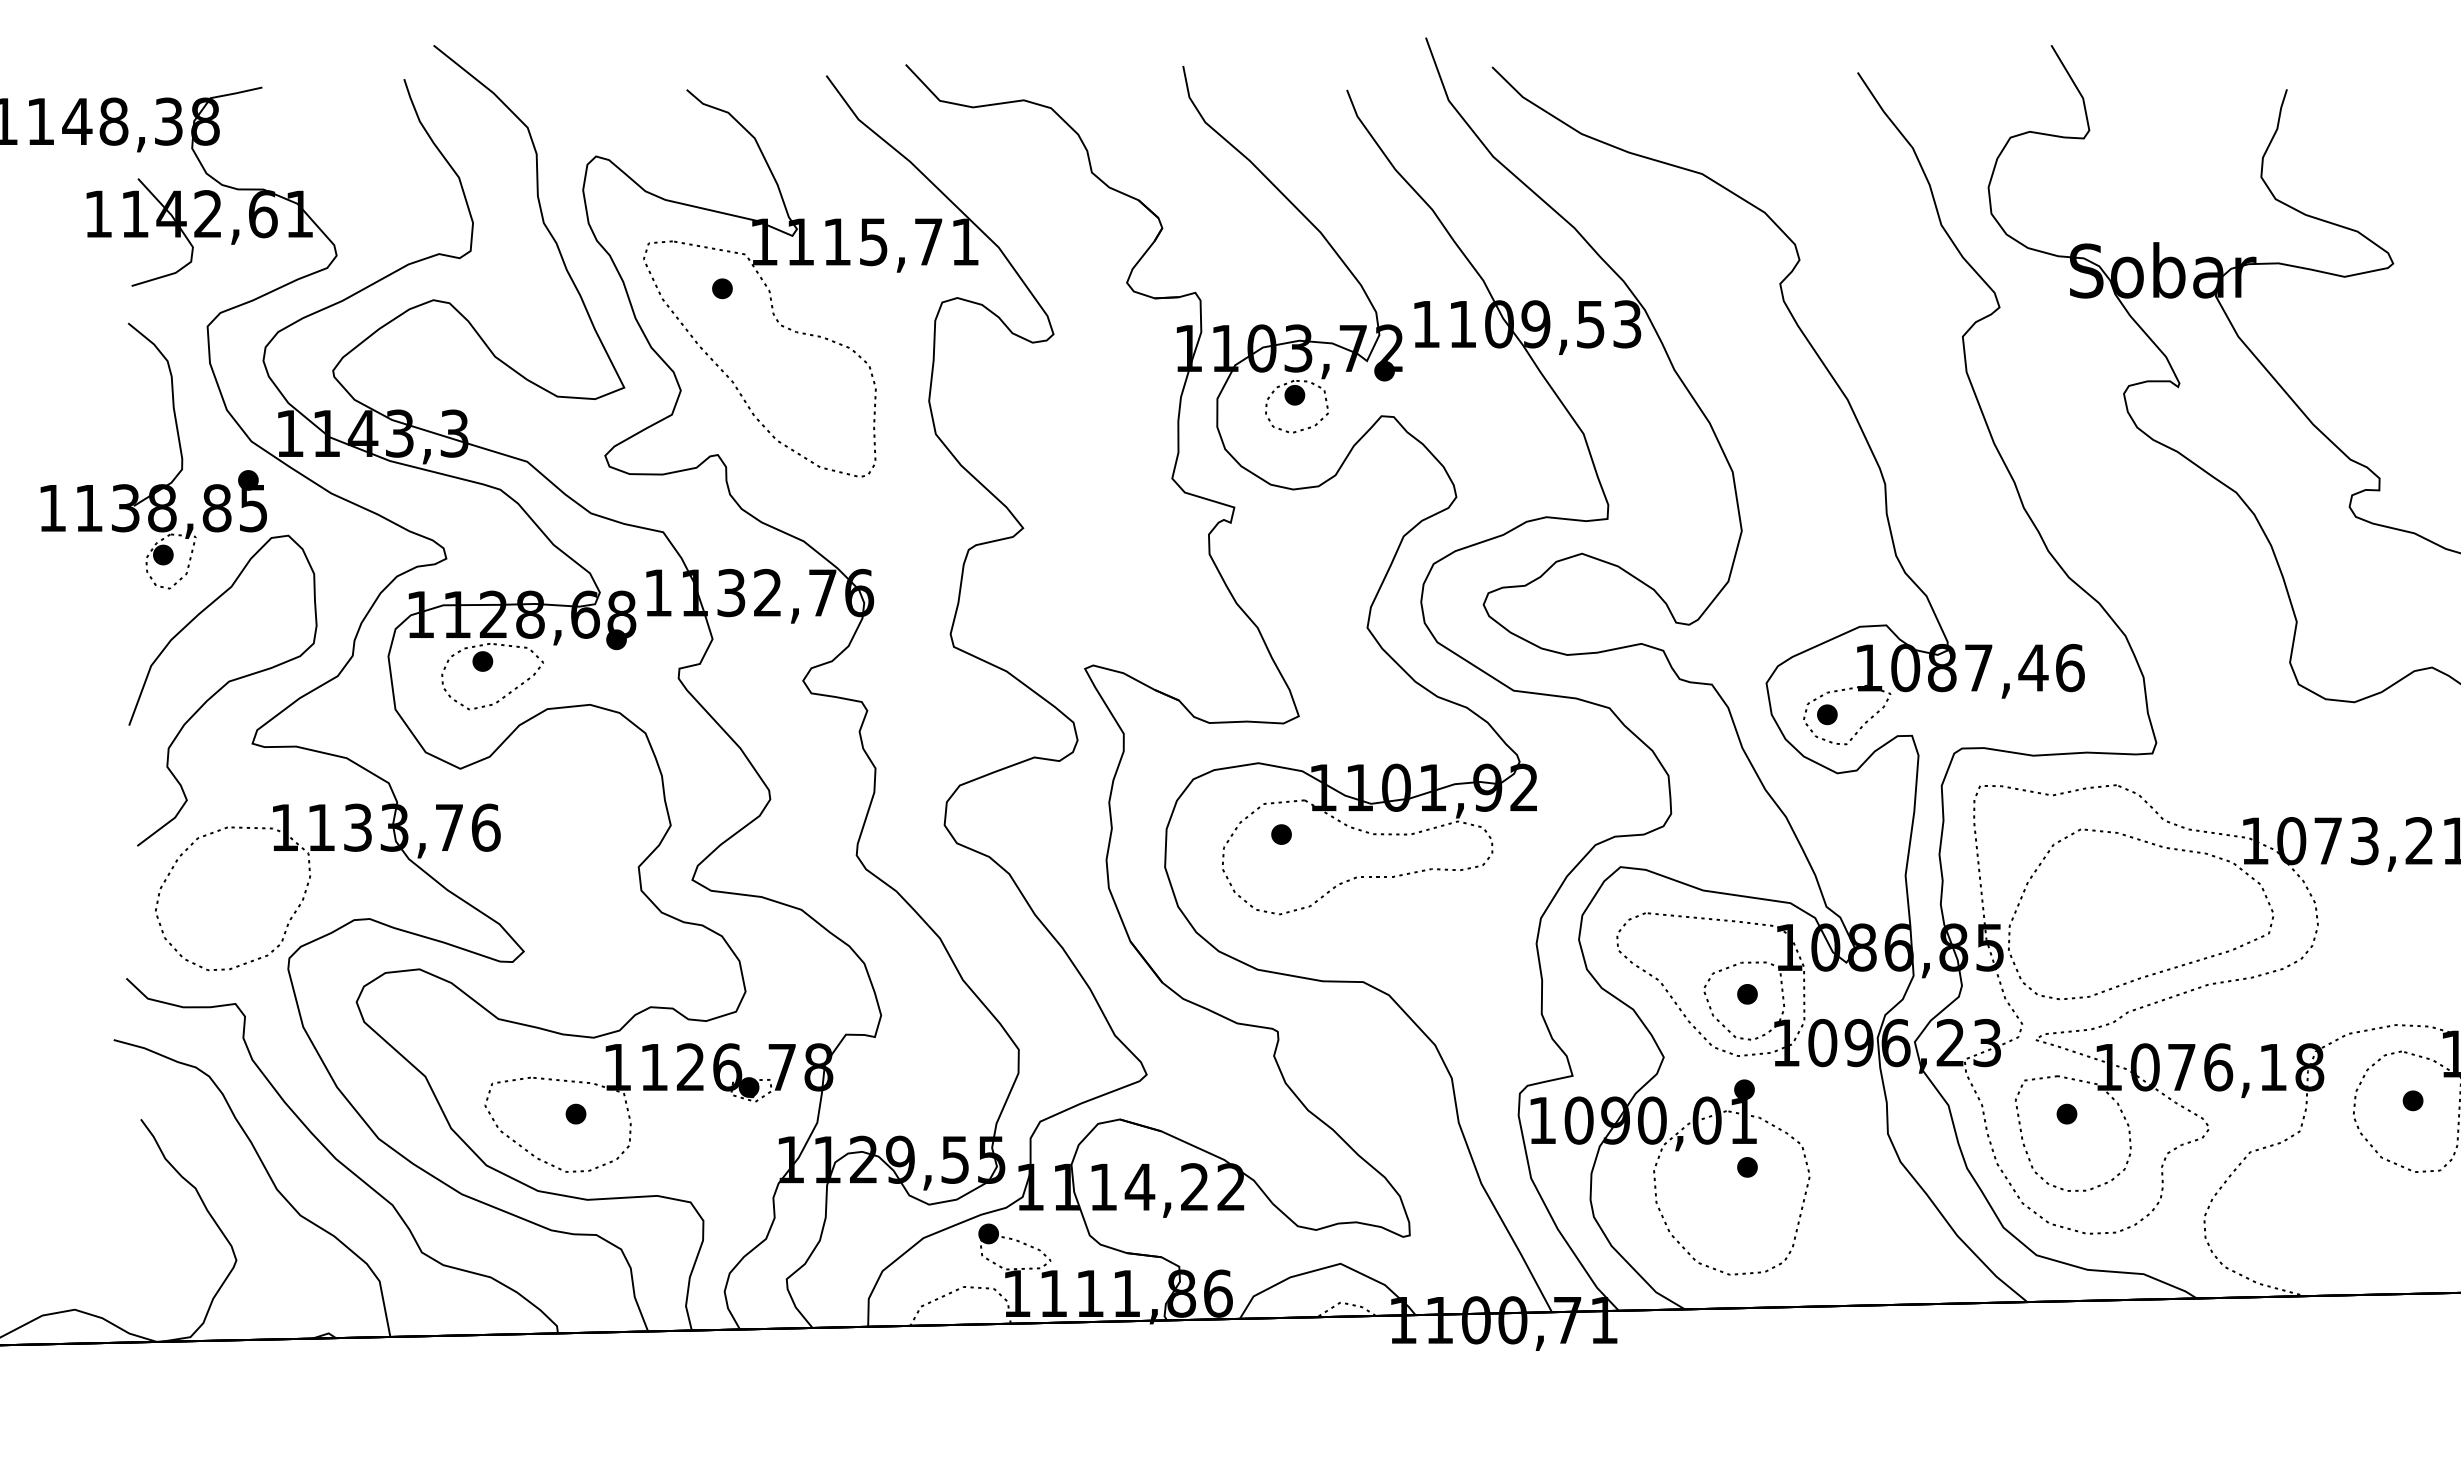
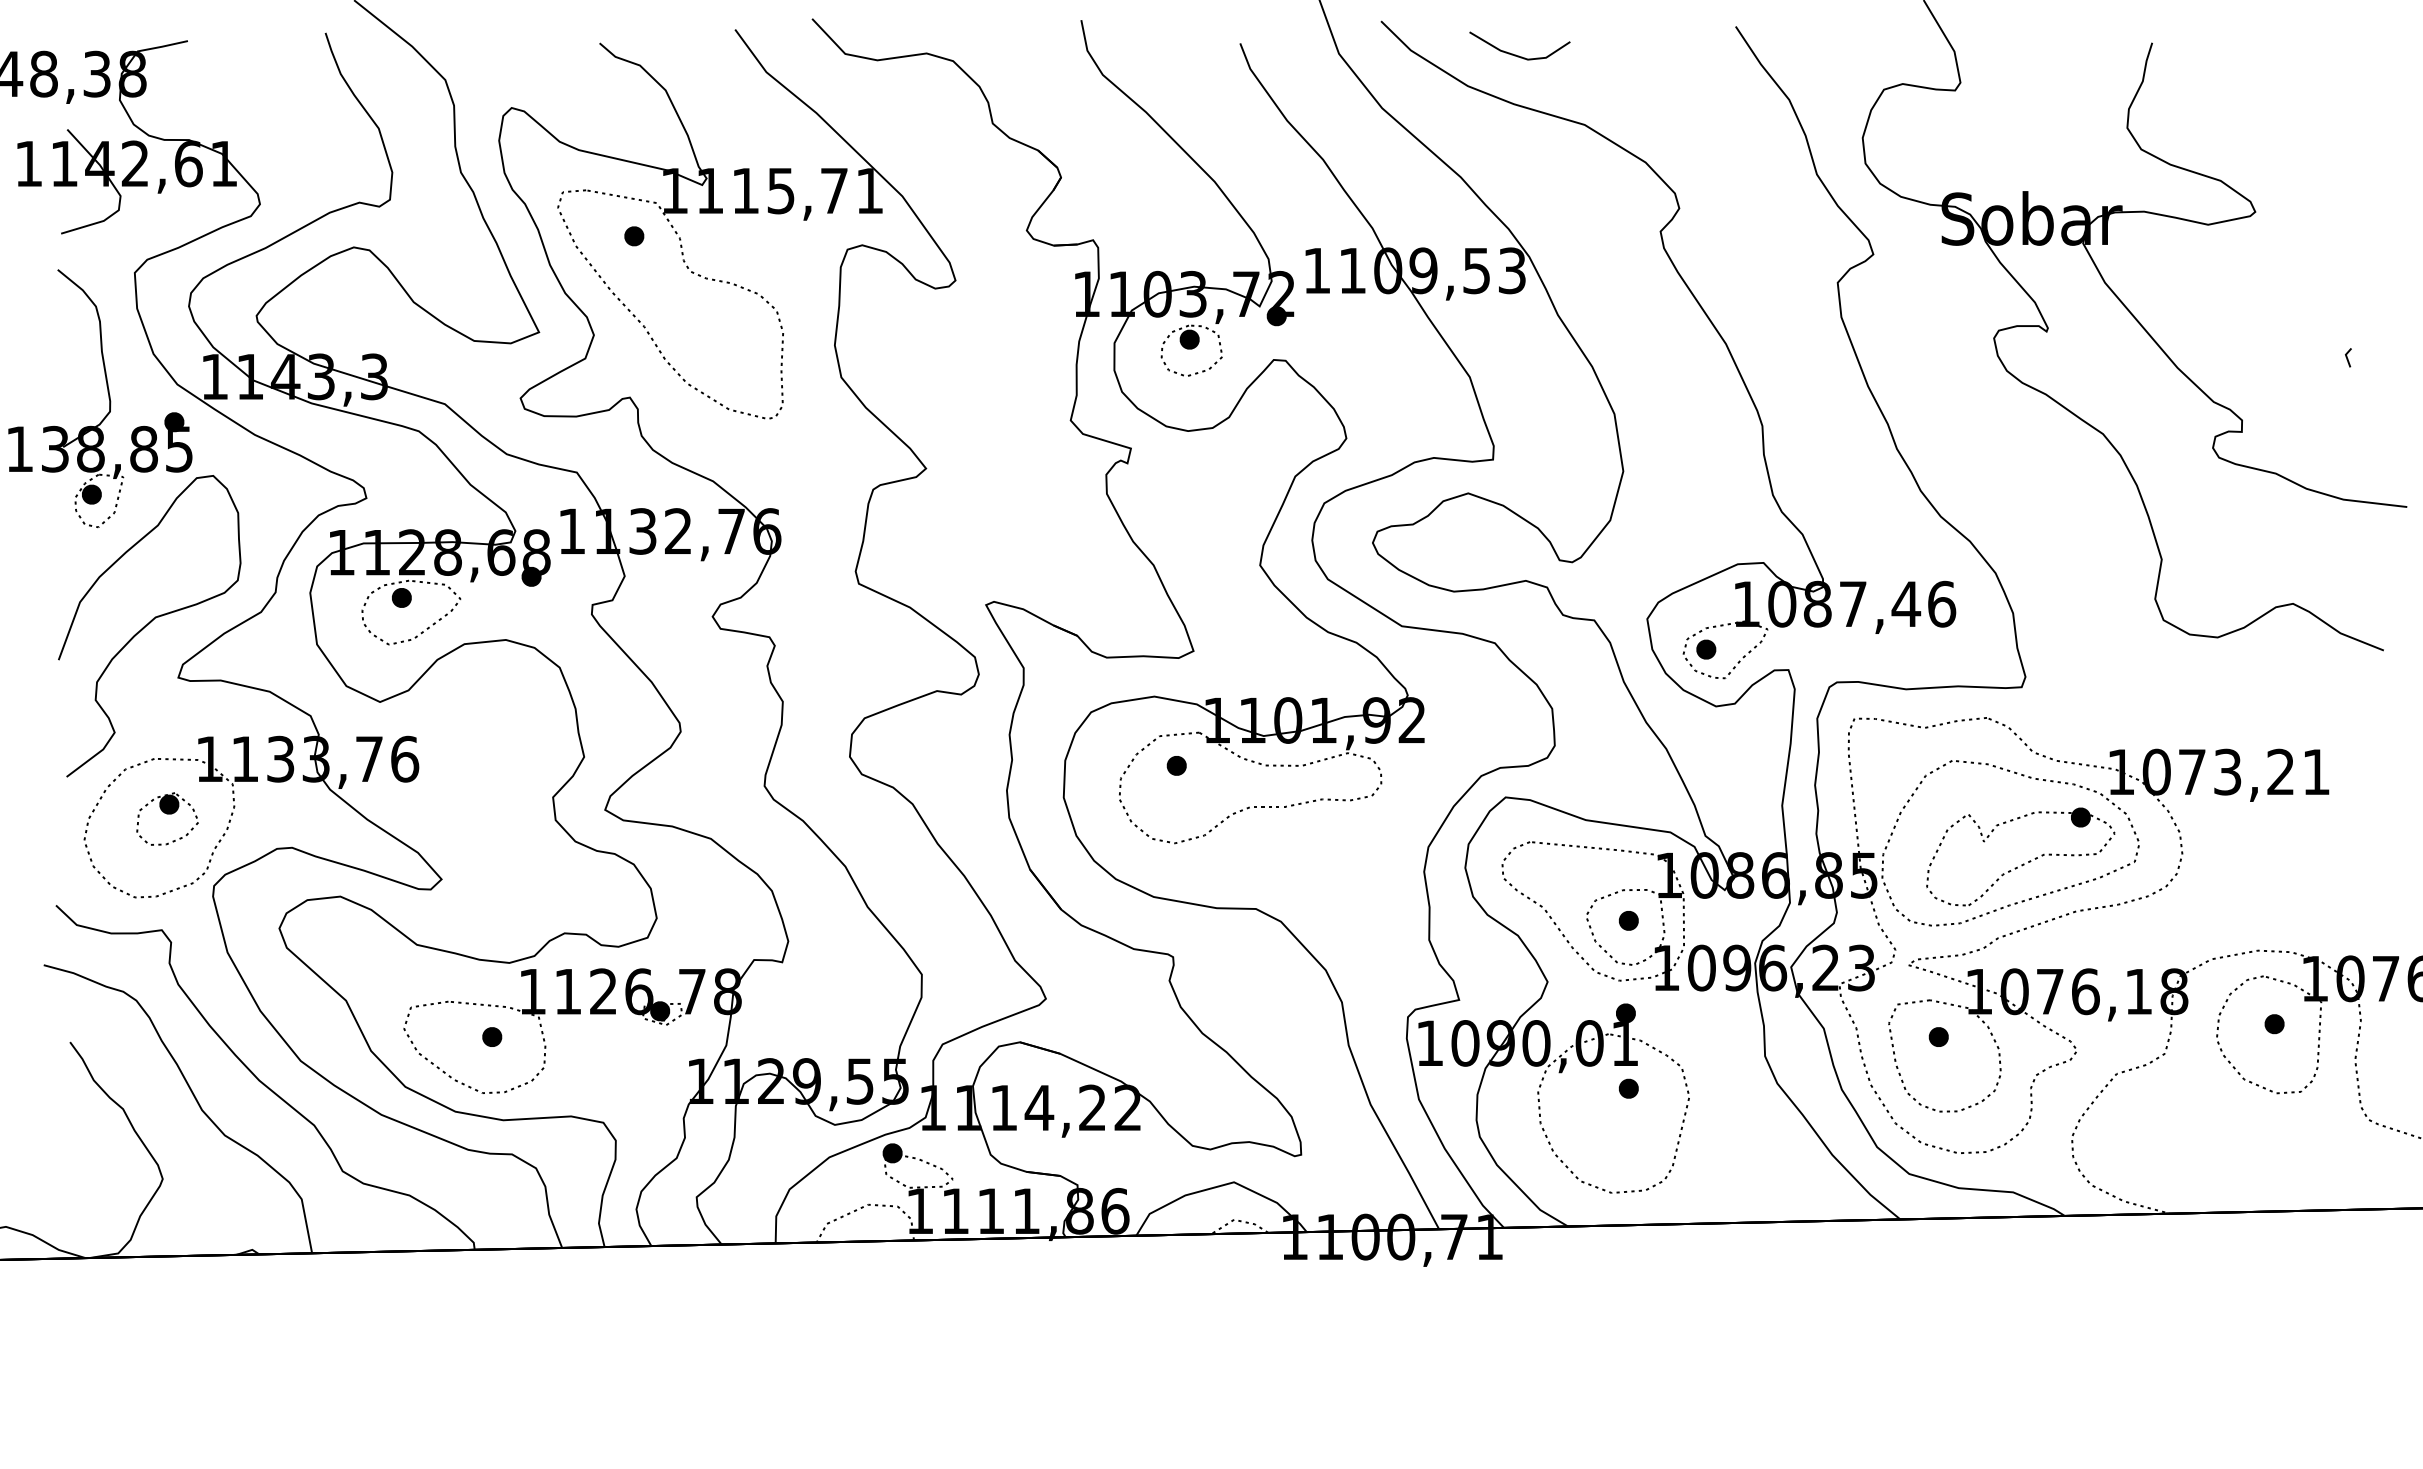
line: (1631, 101) -> (1516, 54), added
part: (241, 888) -> (167, 818), added
part: (2154, 935) -> (2023, 863), added

